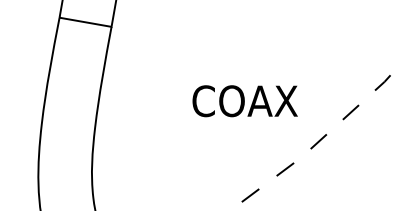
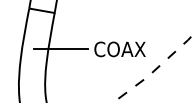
line: (123, 99) -> (60, 48), added

